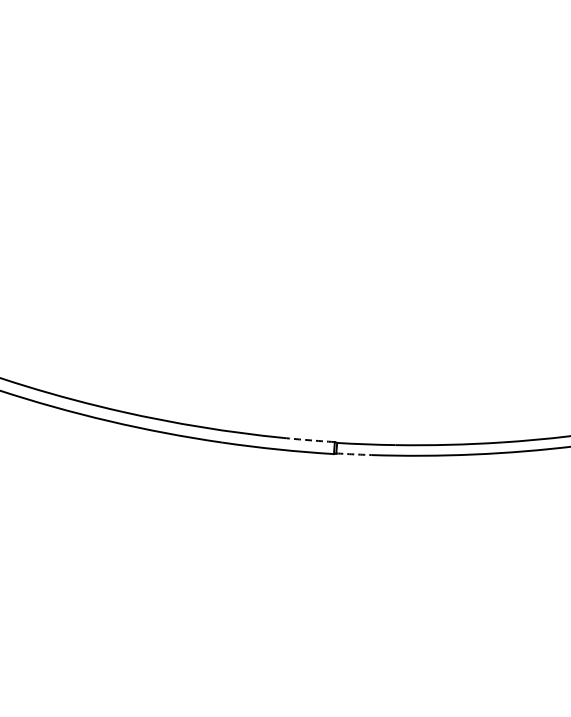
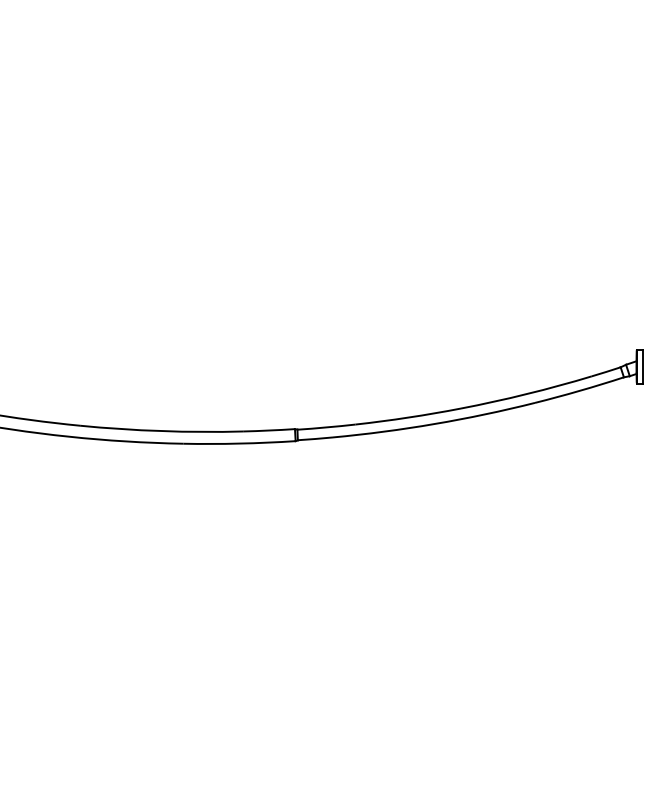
arc: (309, 440) -> (269, 430), dashed -> solid
arc: (354, 453) -> (315, 438), dashed -> solid

